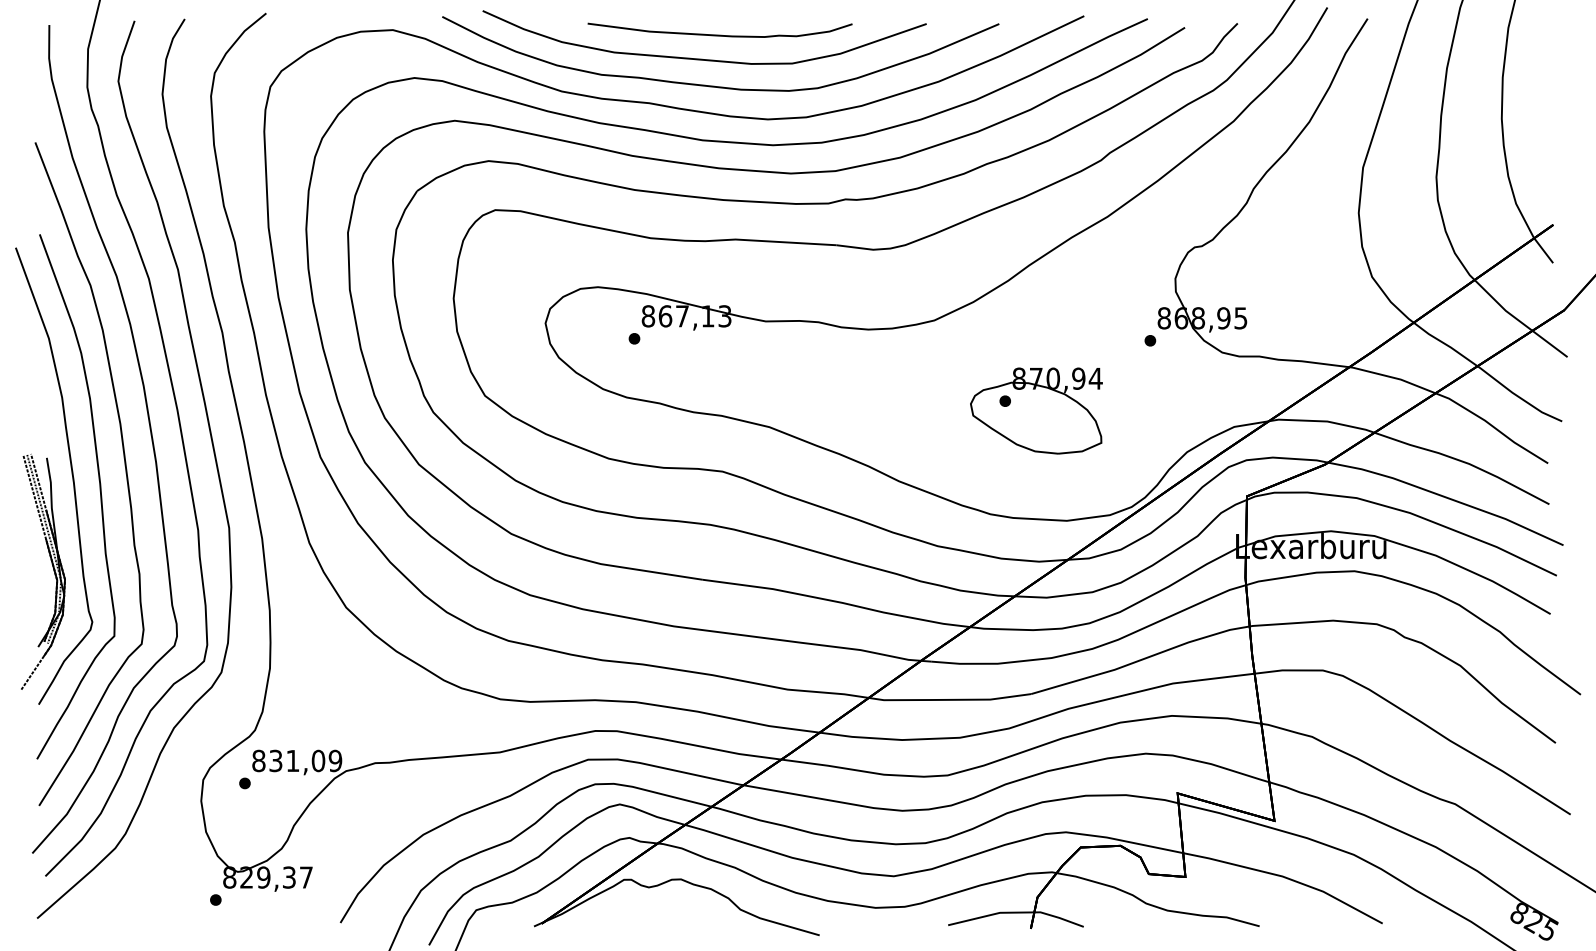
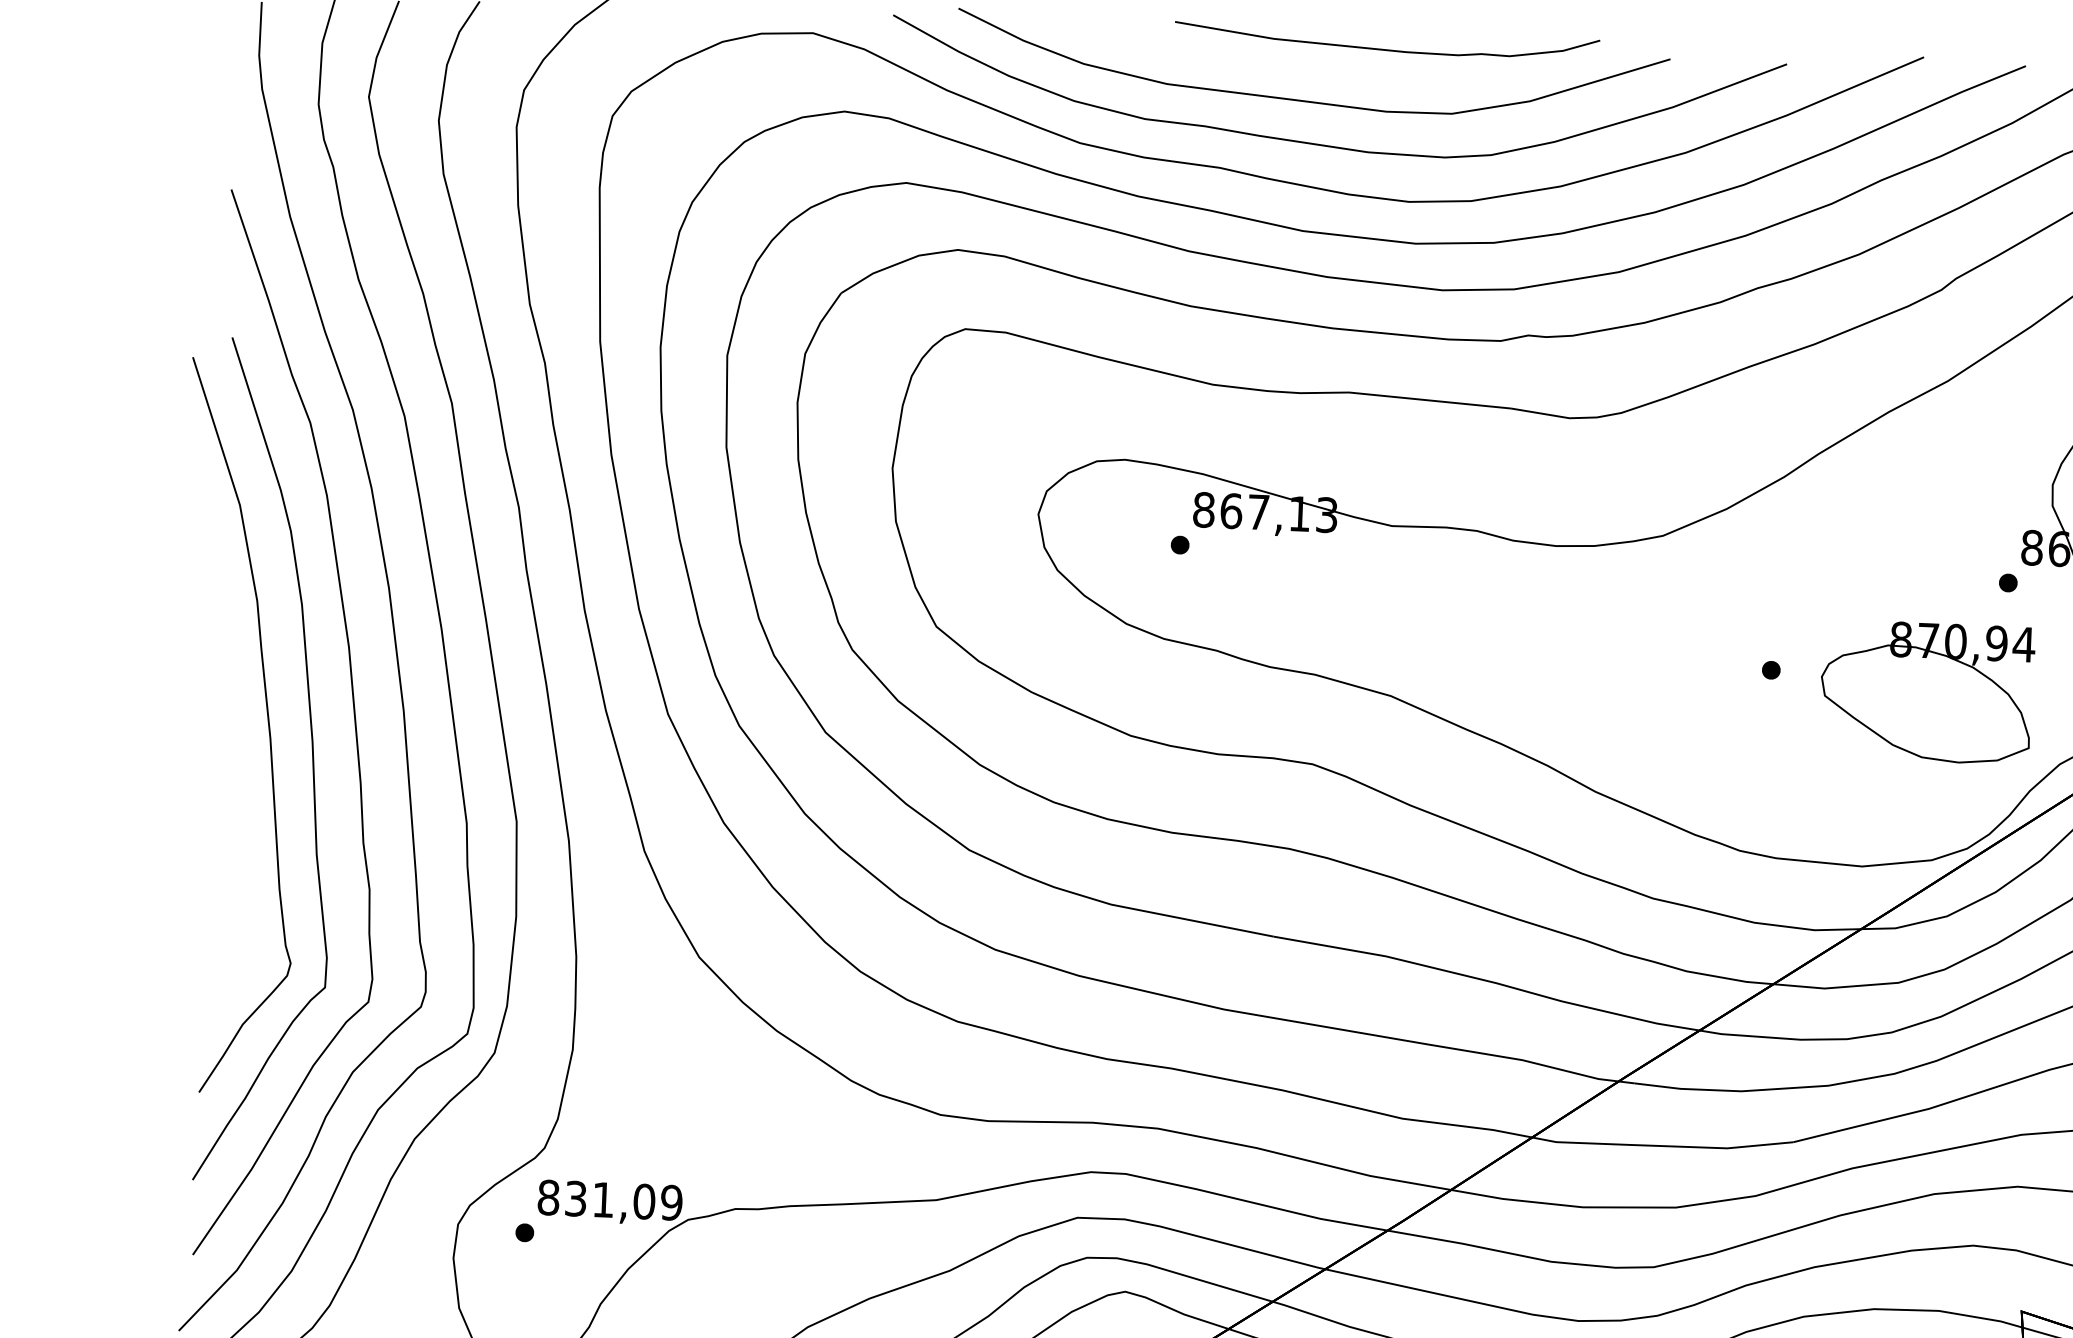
curve: (719, 34) -> (1385, 48), moved
part: (1036, 410) -> (1926, 691), moved
part: (52, 567) -> (230, 873), removed

